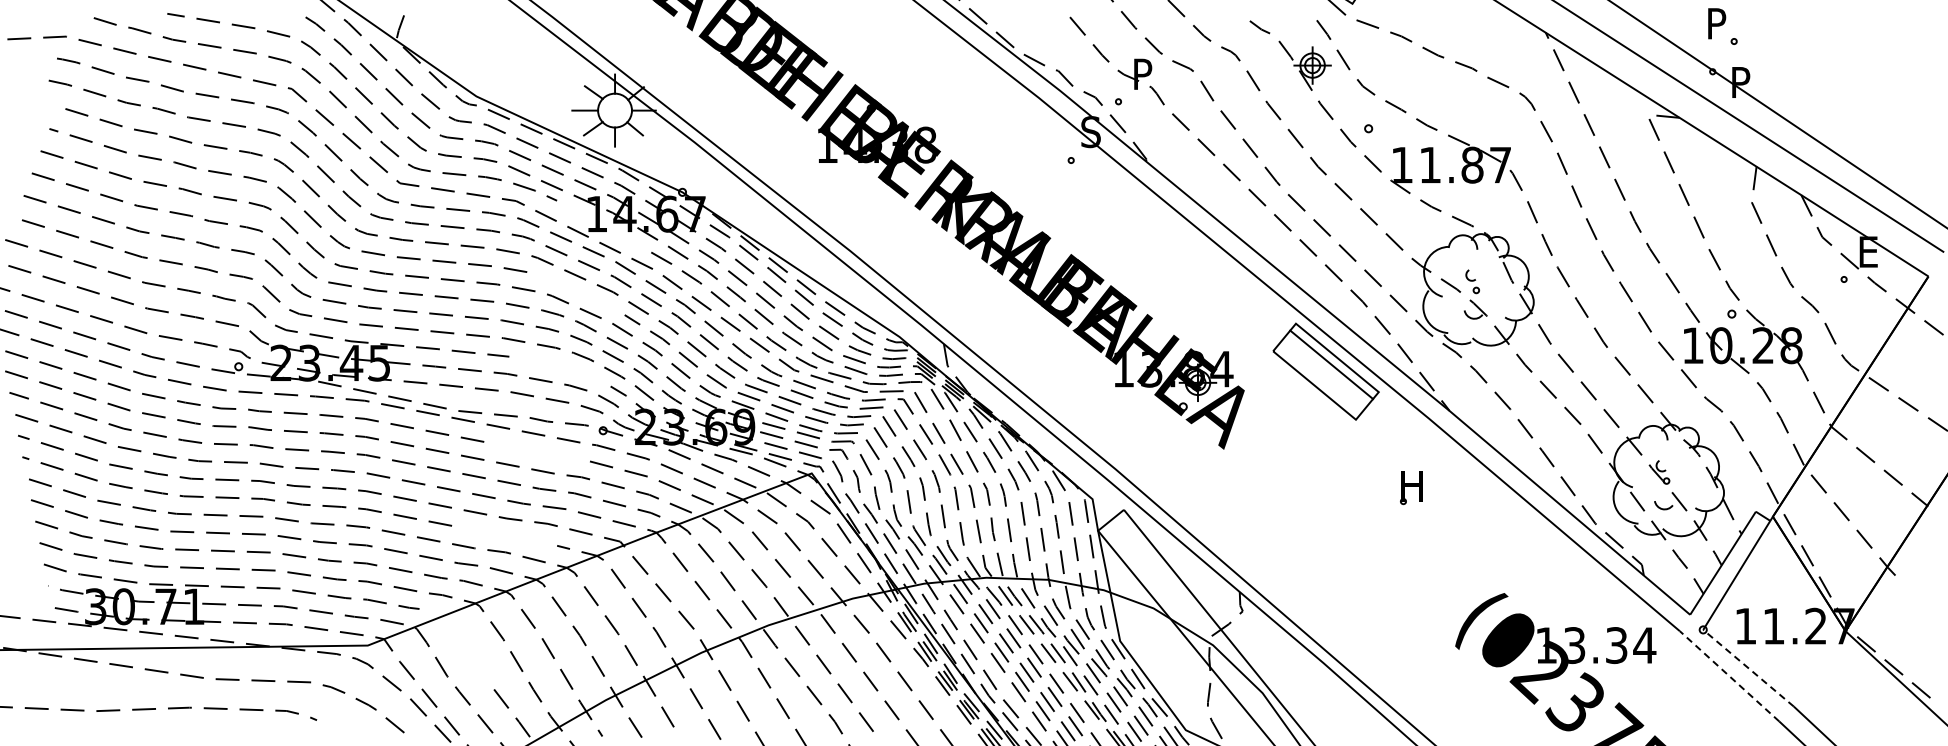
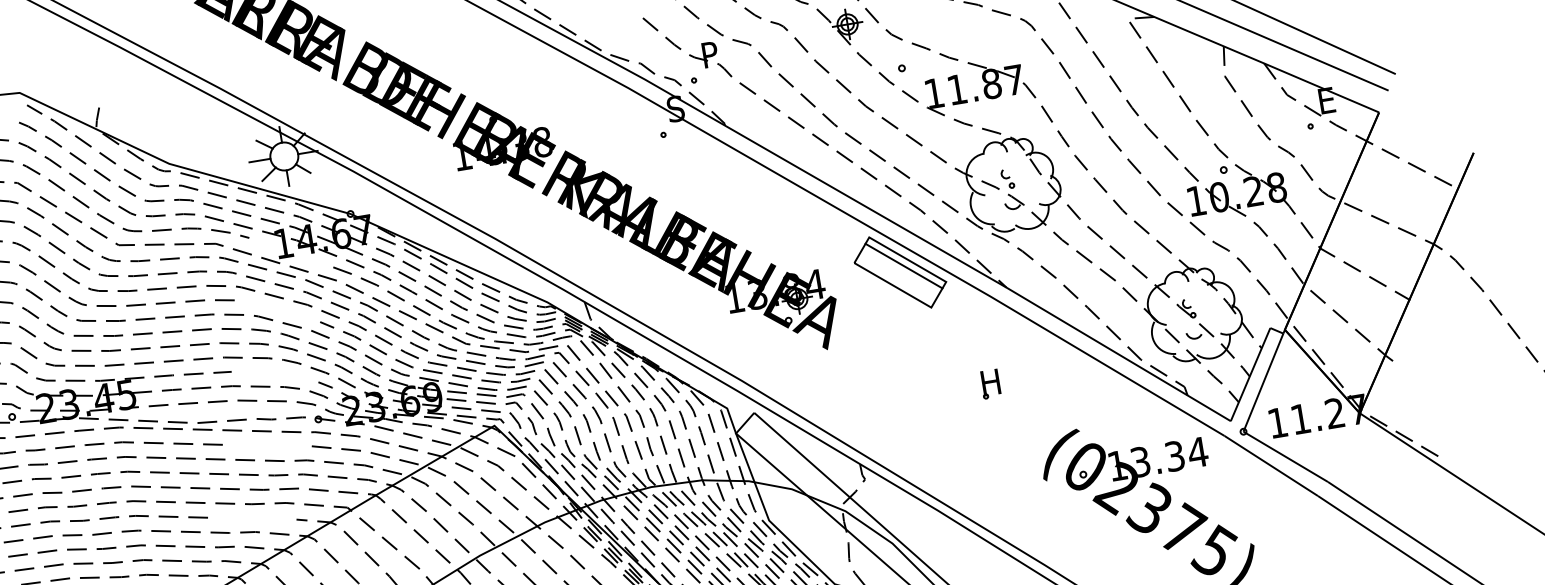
part: (1411, 488) -> (990, 384), moved
line: (1748, 667) -> (1285, 456), dashed -> solid
line: (1729, 675) -> (1271, 465), dashed -> solid

